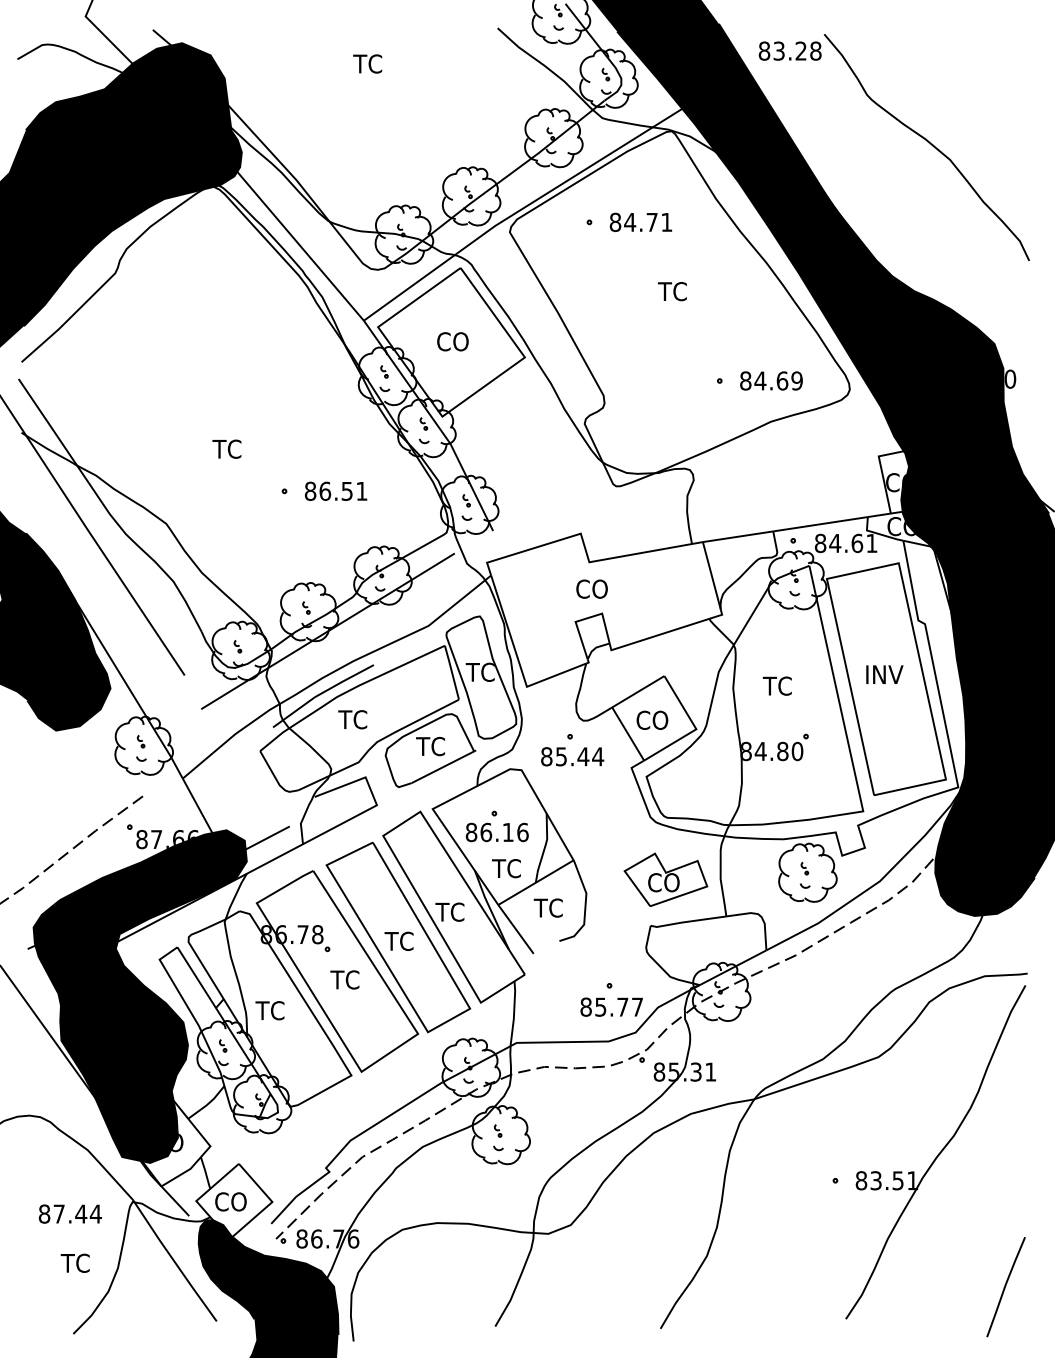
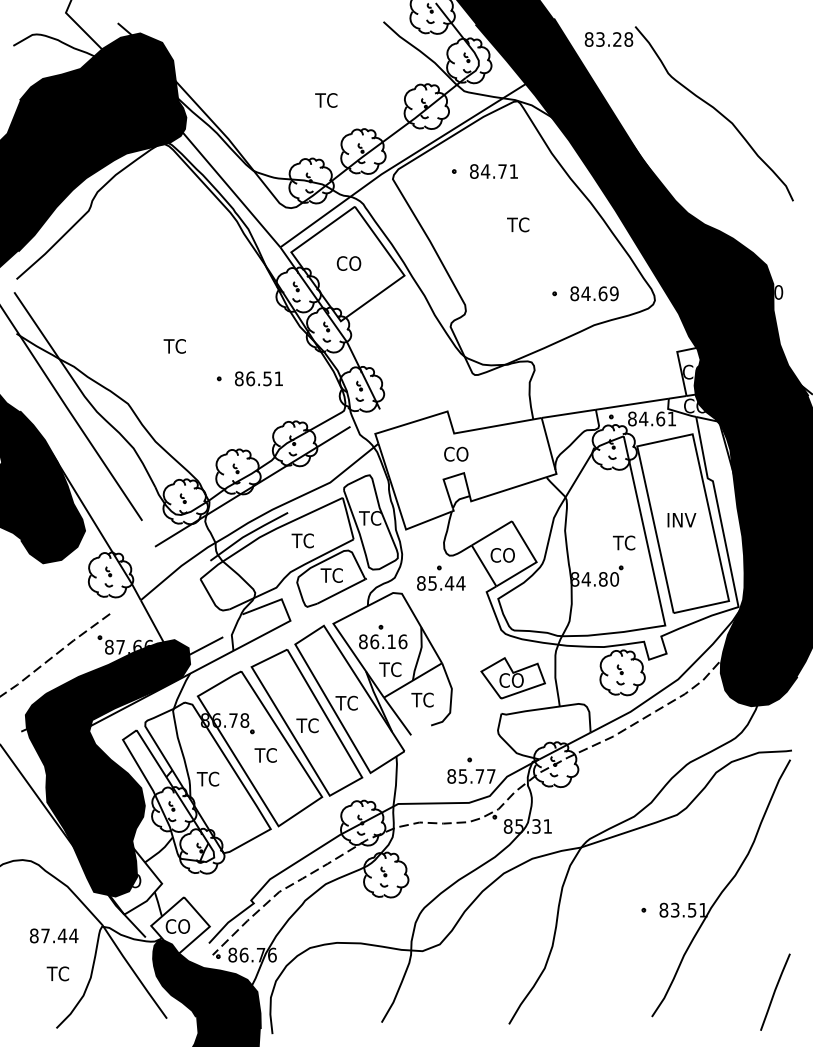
text: (367, 64) -> (326, 100), moved
text: (777, 685) -> (624, 542), moved
text: (352, 719) -> (302, 540), moved

